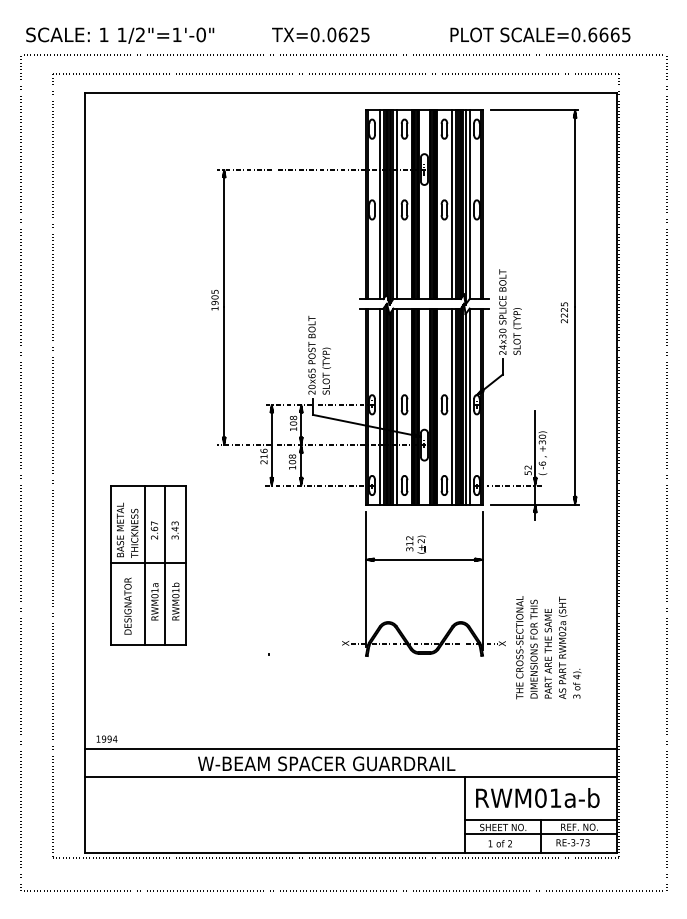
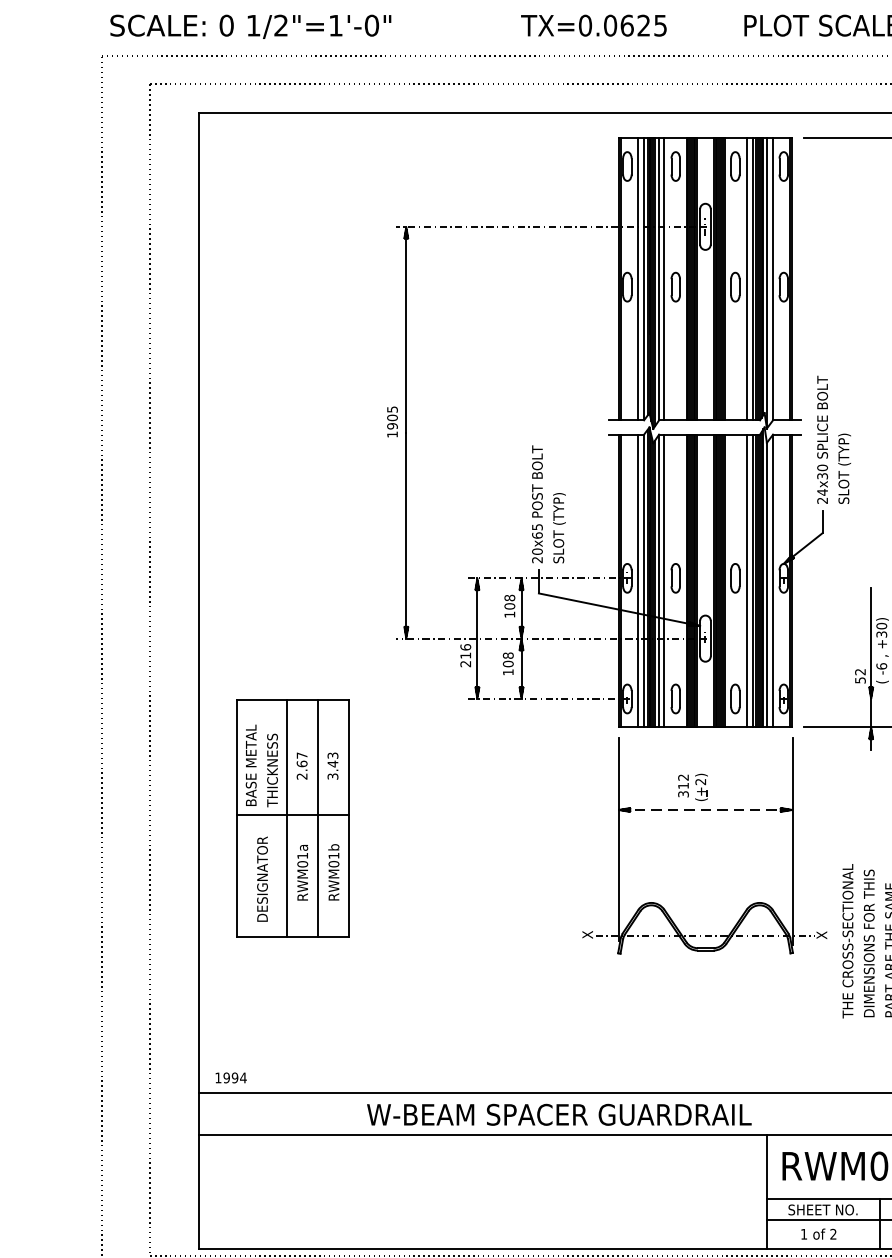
text: (103, 34) -> (225, 25), 1 -> 0
text: (320, 34) -> (593, 25), moved
line: (513, 485) -> (838, 698), removed
line: (424, 559) -> (705, 809), solid -> dashed

